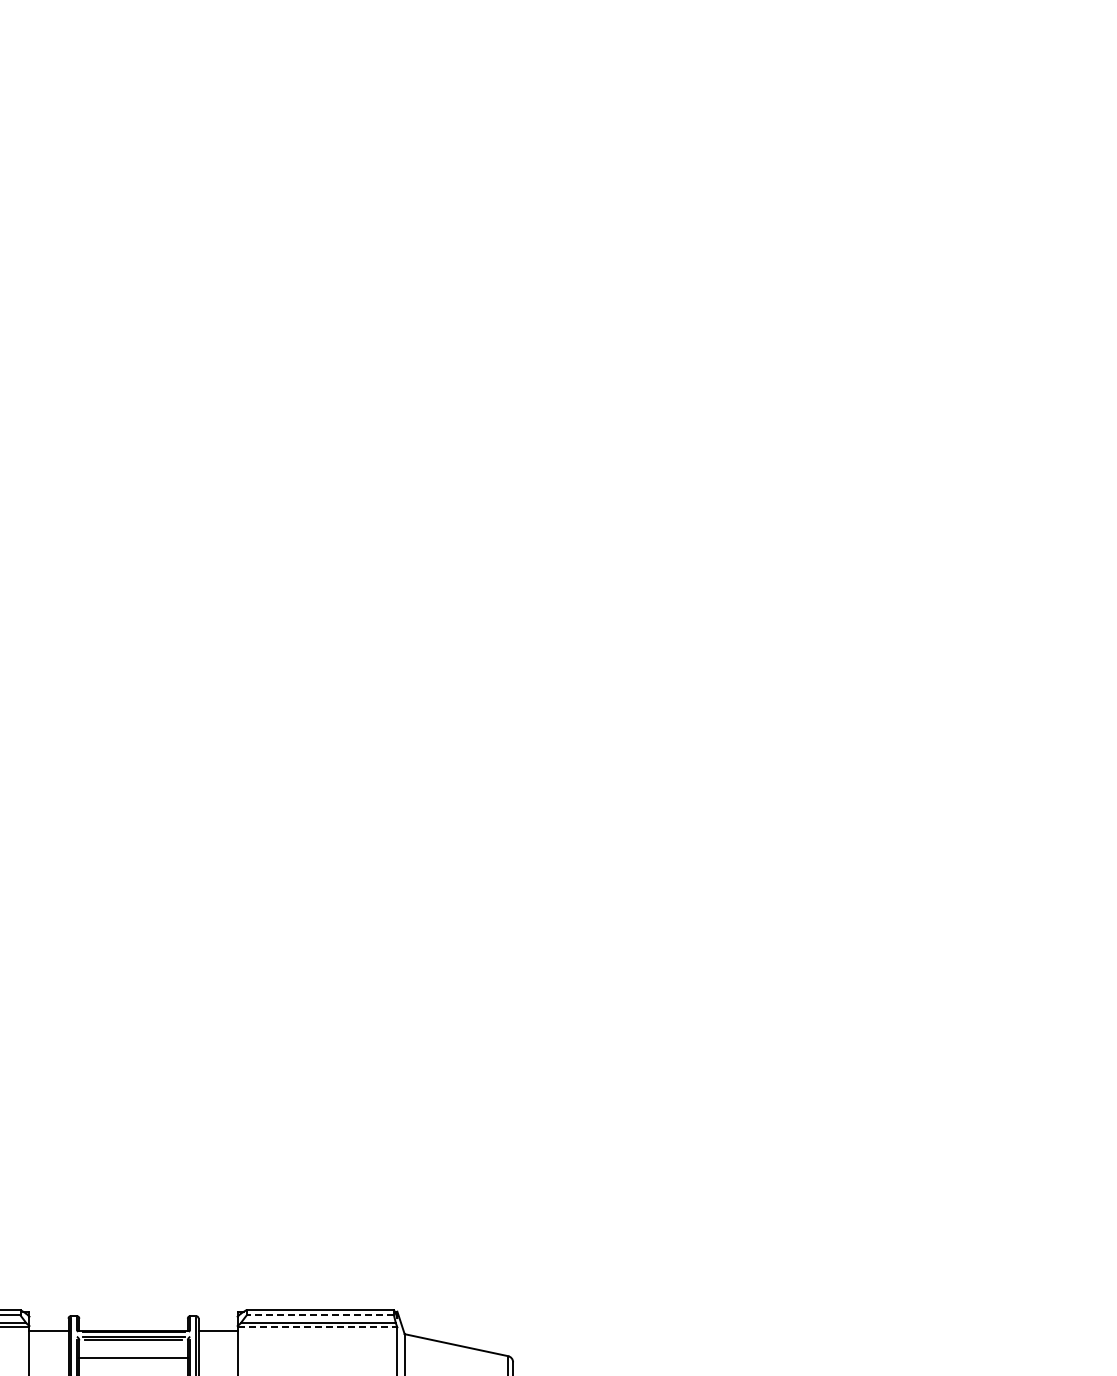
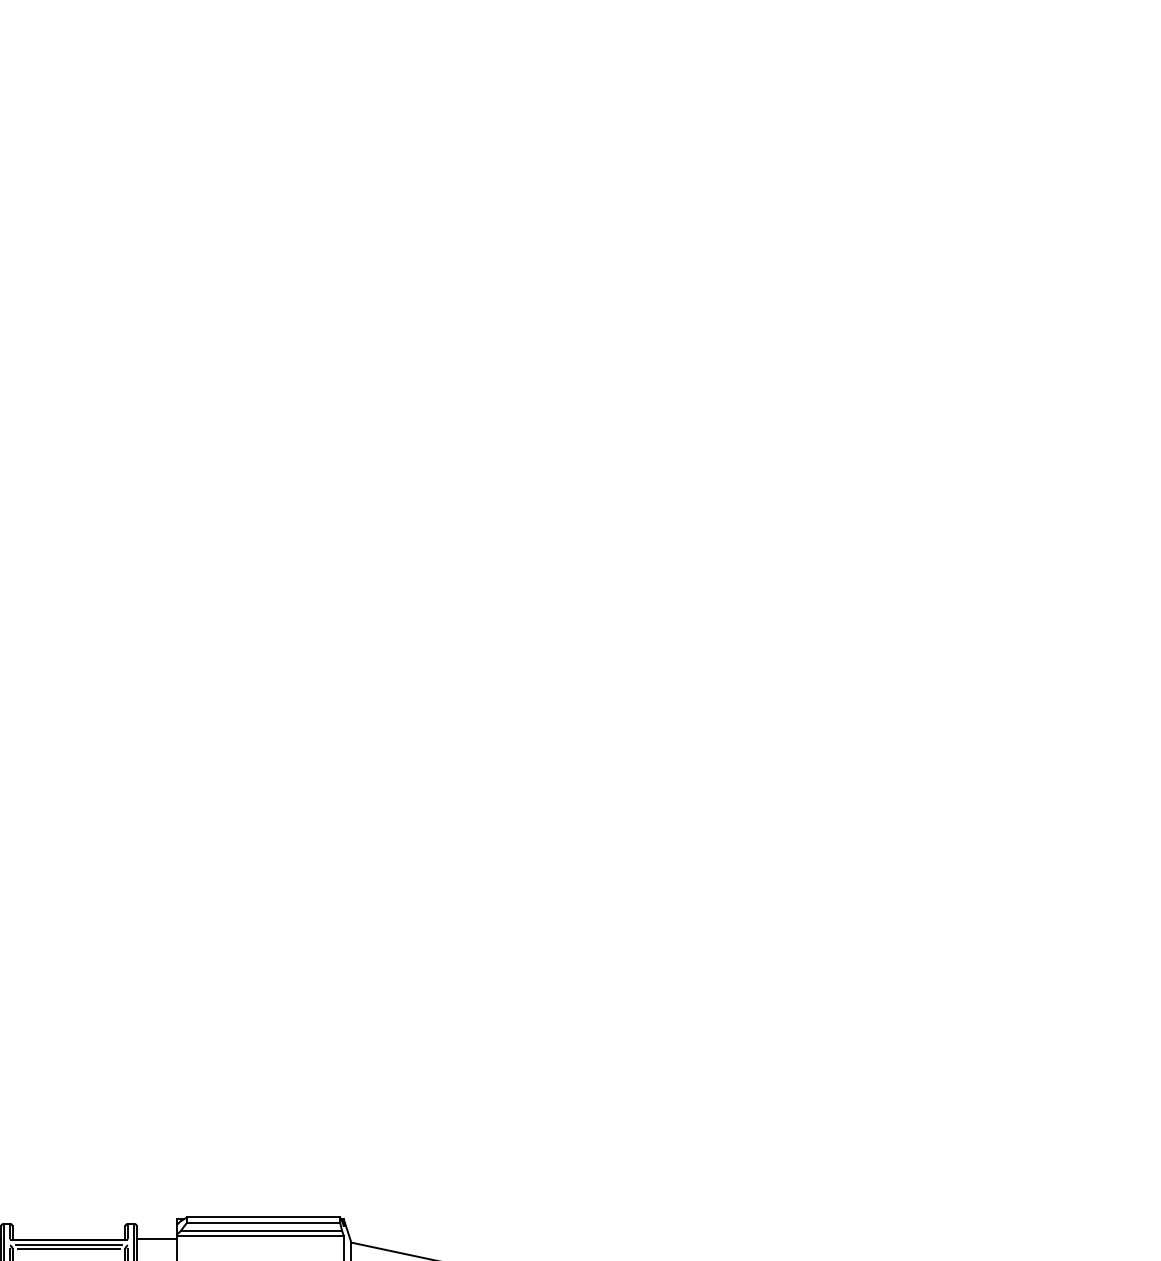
line: (320, 1315) -> (263, 1223), dashed -> solid
line: (317, 1327) -> (260, 1235), dashed -> solid

